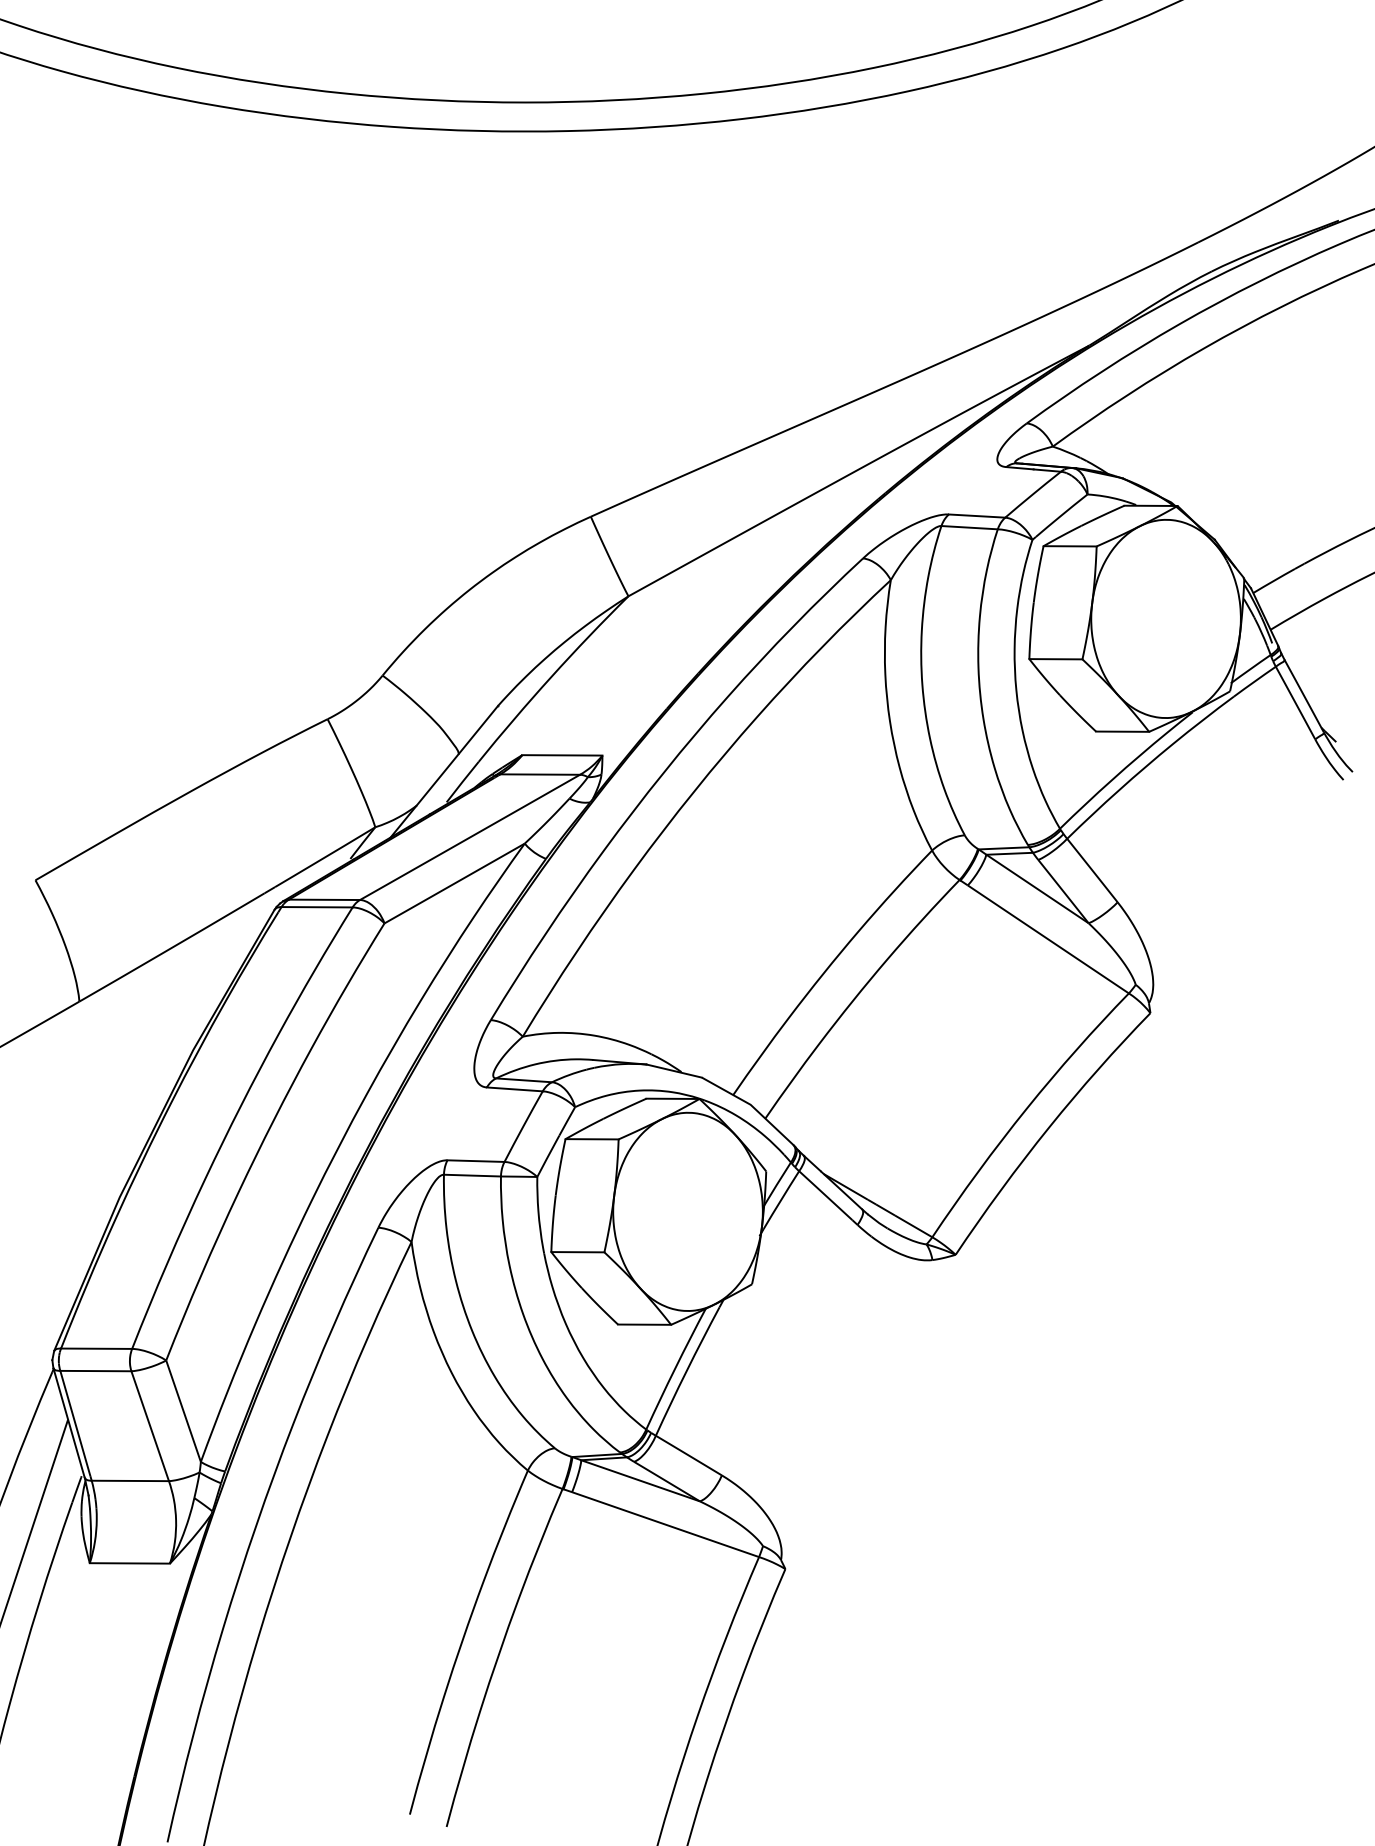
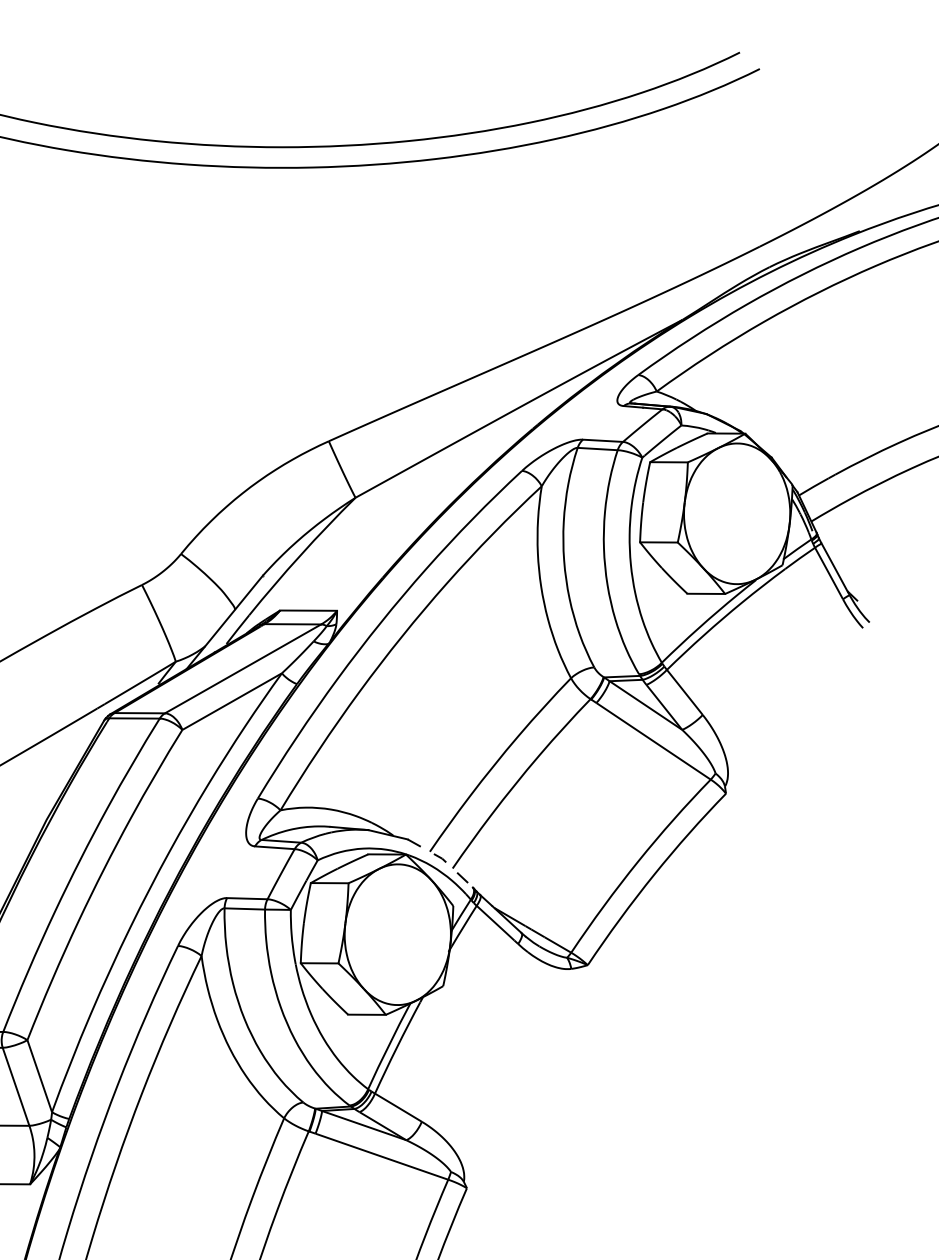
line: (752, 1106) -> (443, 859), solid -> dashed

